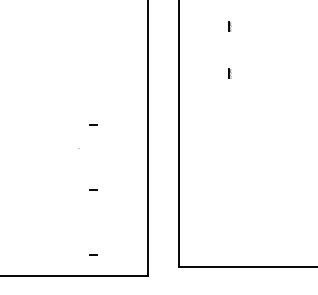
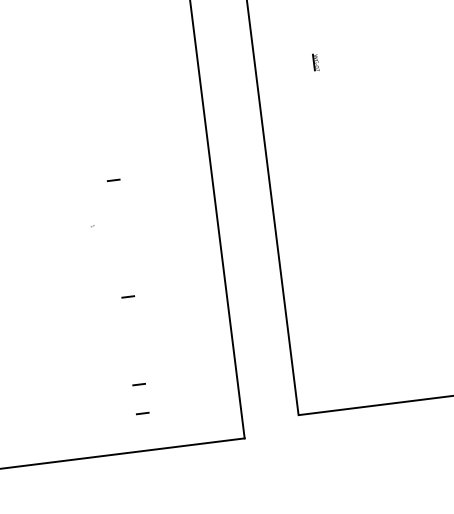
part: (229, 73) -> (314, 61), moved
part: (93, 238) -> (138, 383), added

